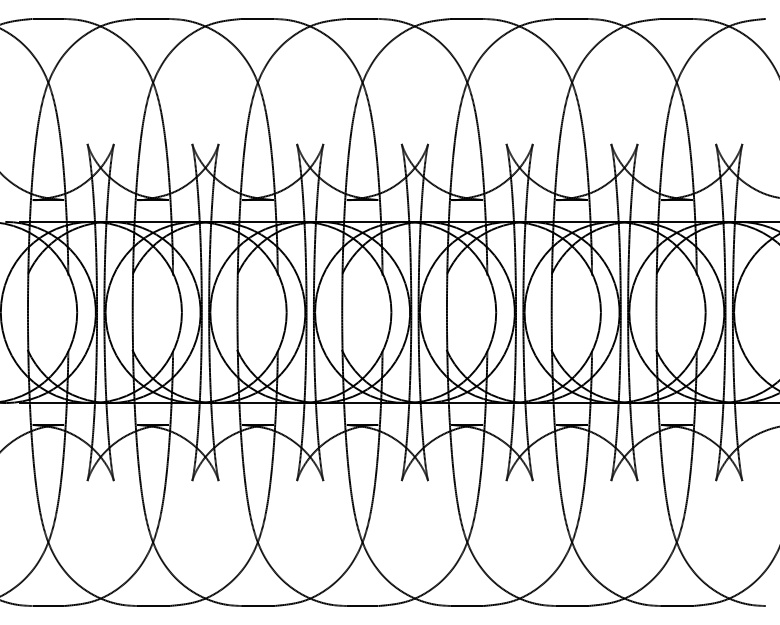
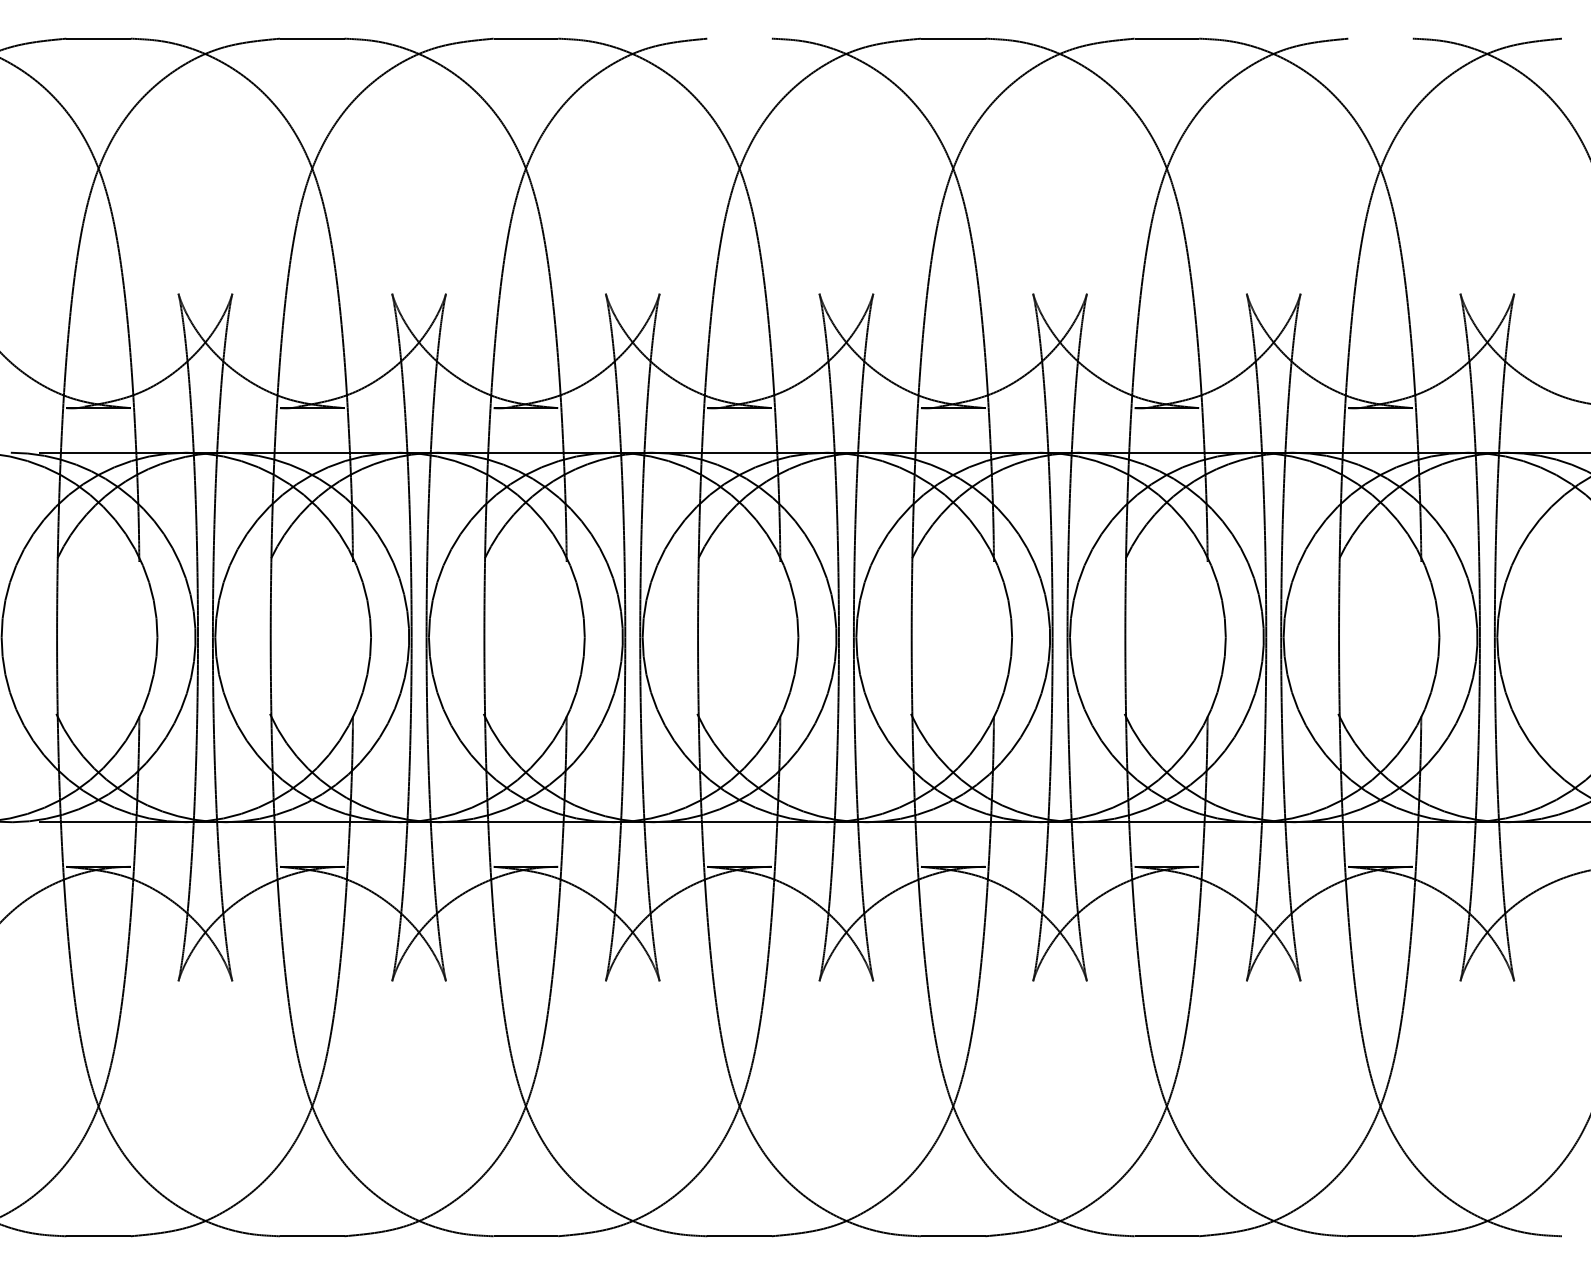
line: (362, 18) -> (739, 37), removed
line: (676, 18) -> (1379, 37), removed

